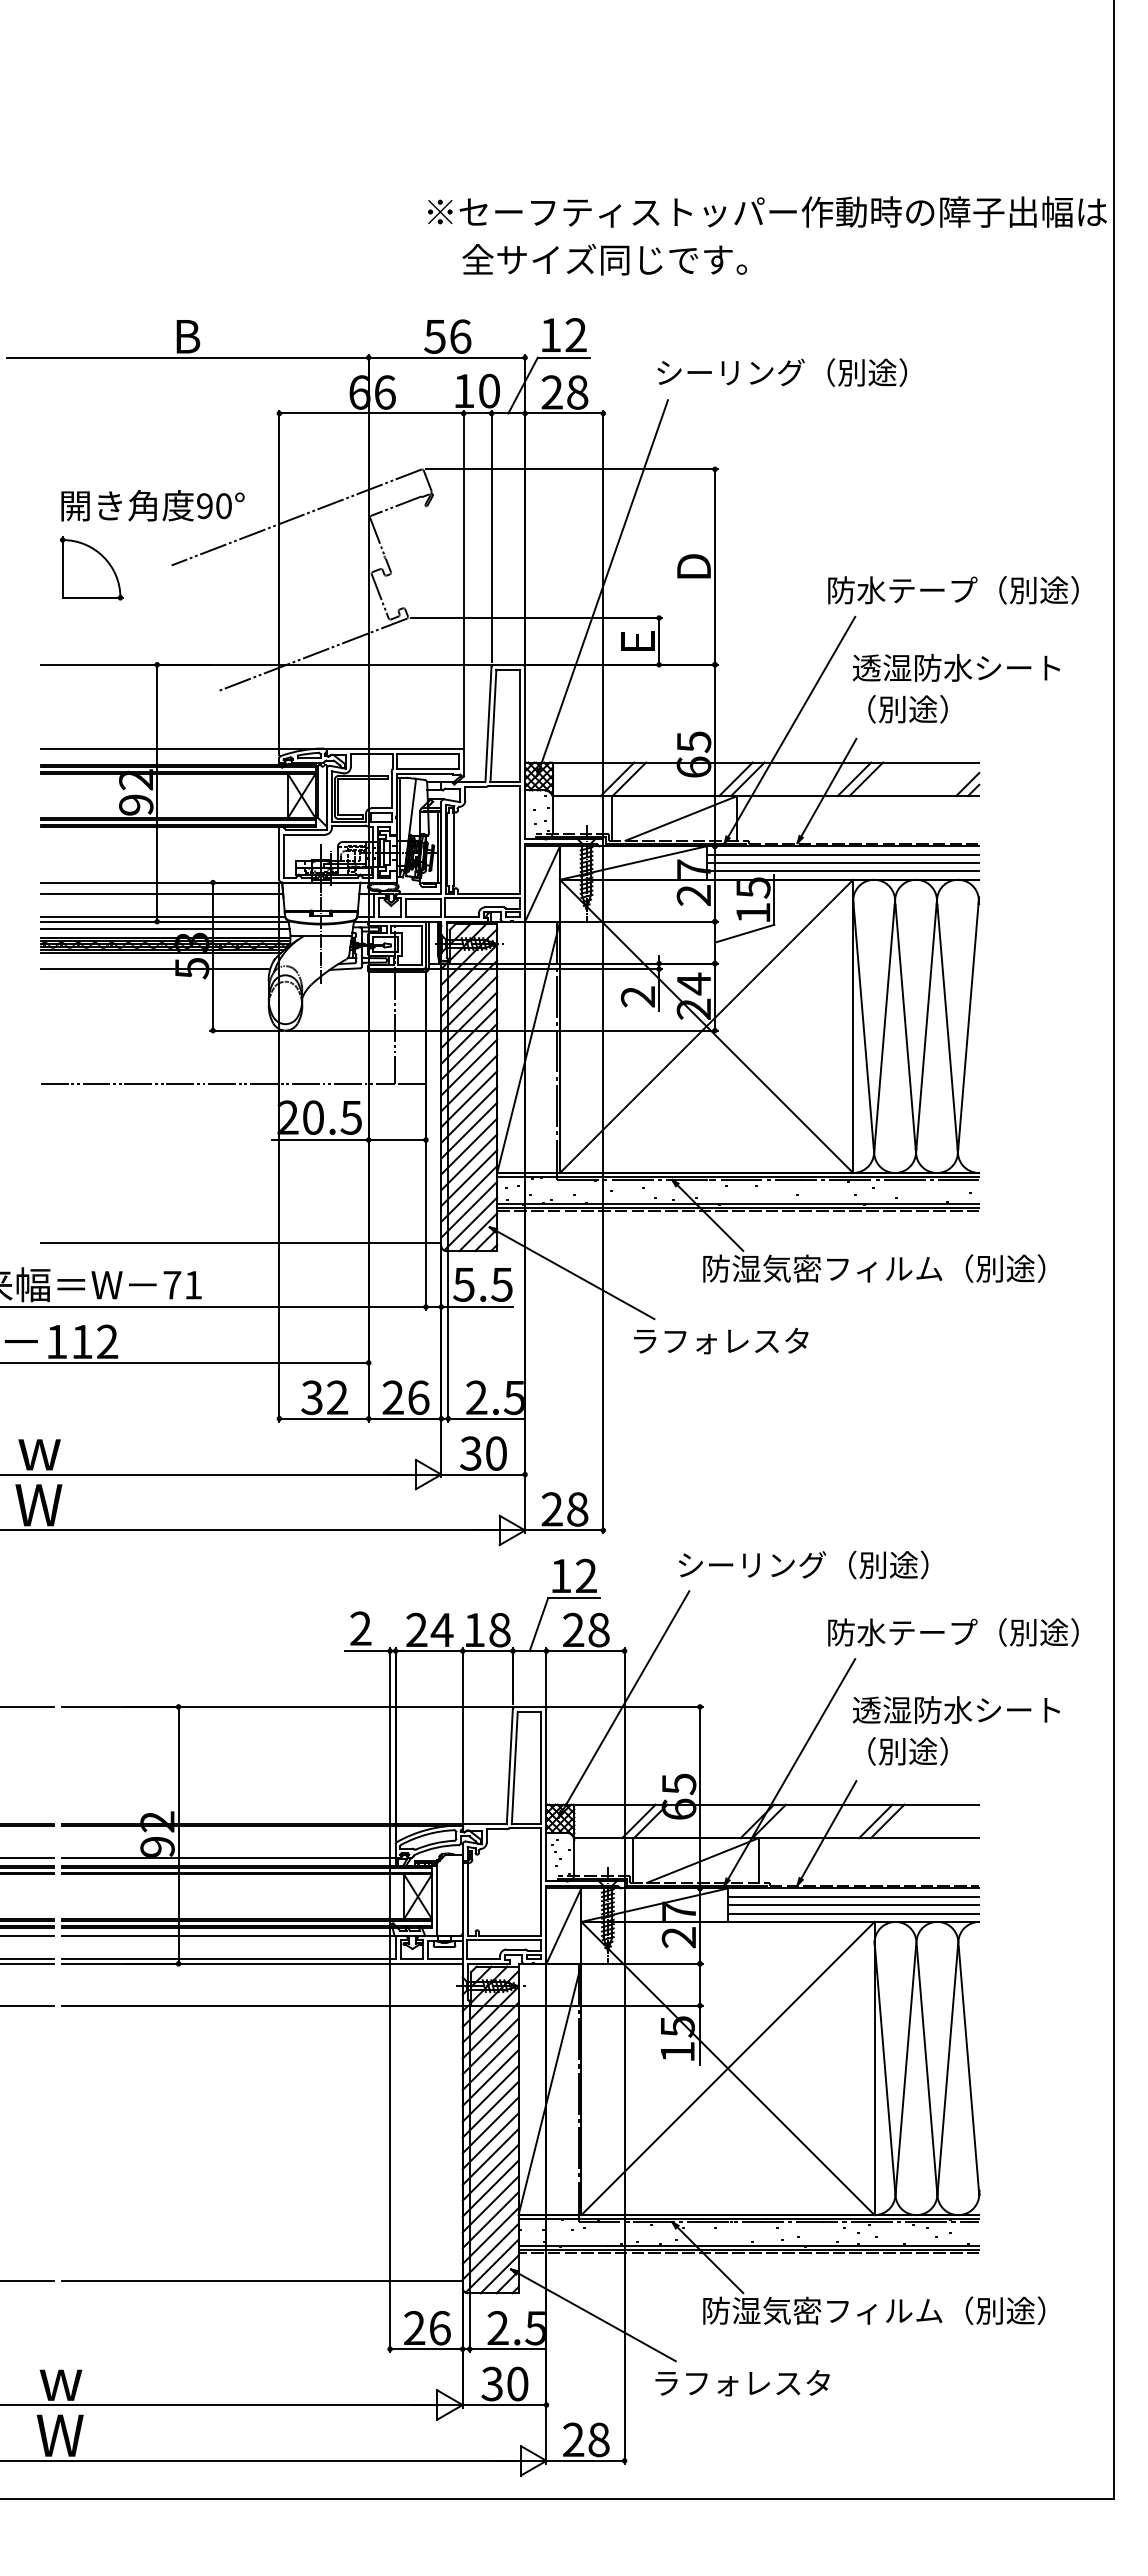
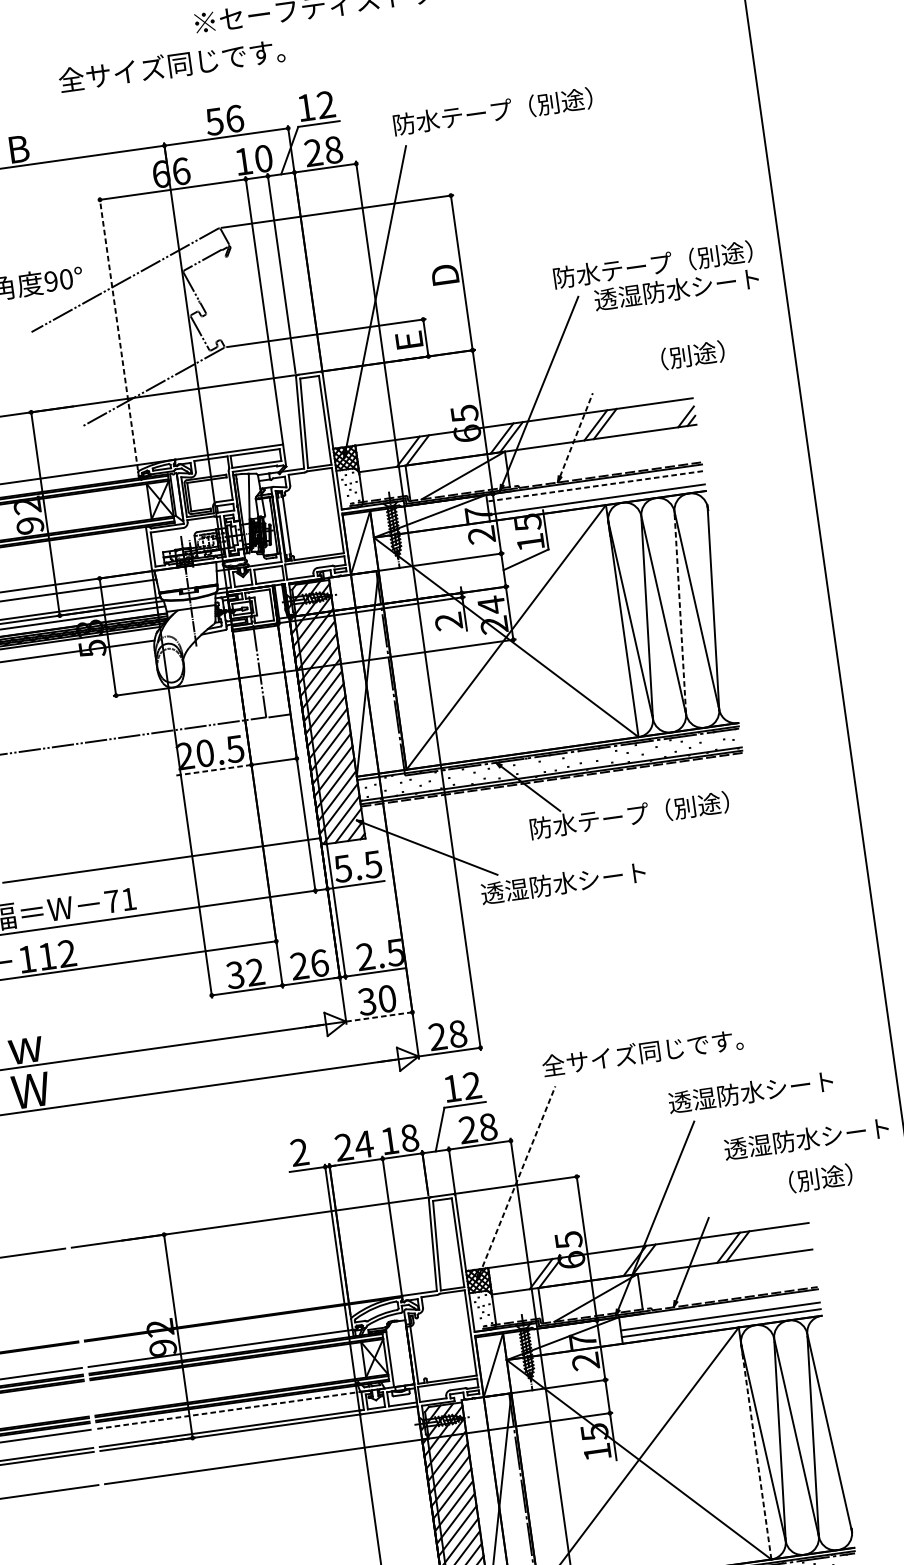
text: (604, 259) -> (171, 65), moved
text: (730, 372) -> (452, 117), シーリング（別途） -> 防水テープ（別途）
line: (279, 582) -> (118, 333), solid -> dashed
text: (955, 667) -> (675, 289), moved
text: (907, 709) -> (692, 355), moved
line: (829, 787) -> (576, 434), solid -> dashed
line: (842, 854) -> (594, 486), solid -> dashed
line: (842, 863) -> (595, 493), removed
line: (926, 1028) -> (680, 614), solid -> dashed
line: (320, 1140) -> (213, 770), solid -> dashed
text: (888, 1268) -> (677, 808), 防湿気密フィルム（別途） -> 防水テープ（別途）
text: (734, 1340) -> (563, 882), ラフォレスタ -> 透湿防水シート
line: (483, 1474) -> (379, 1016), solid -> dashed
text: (802, 1564) -> (642, 1052), シーリング（別途） -> 全サイズ同じです。
text: (952, 1632) -> (768, 1089), 防水テープ（別途） -> 透湿防水シート
line: (626, 1701) -> (517, 1180), solid -> dashed
text: (955, 1709) -> (805, 1138), moved
text: (907, 1751) -> (820, 1178), moved
line: (853, 1896) -> (719, 1309), removed
line: (229, 1935) -> (229, 1409), solid -> dashed
line: (874, 2078) -> (756, 1451), solid -> dashed

